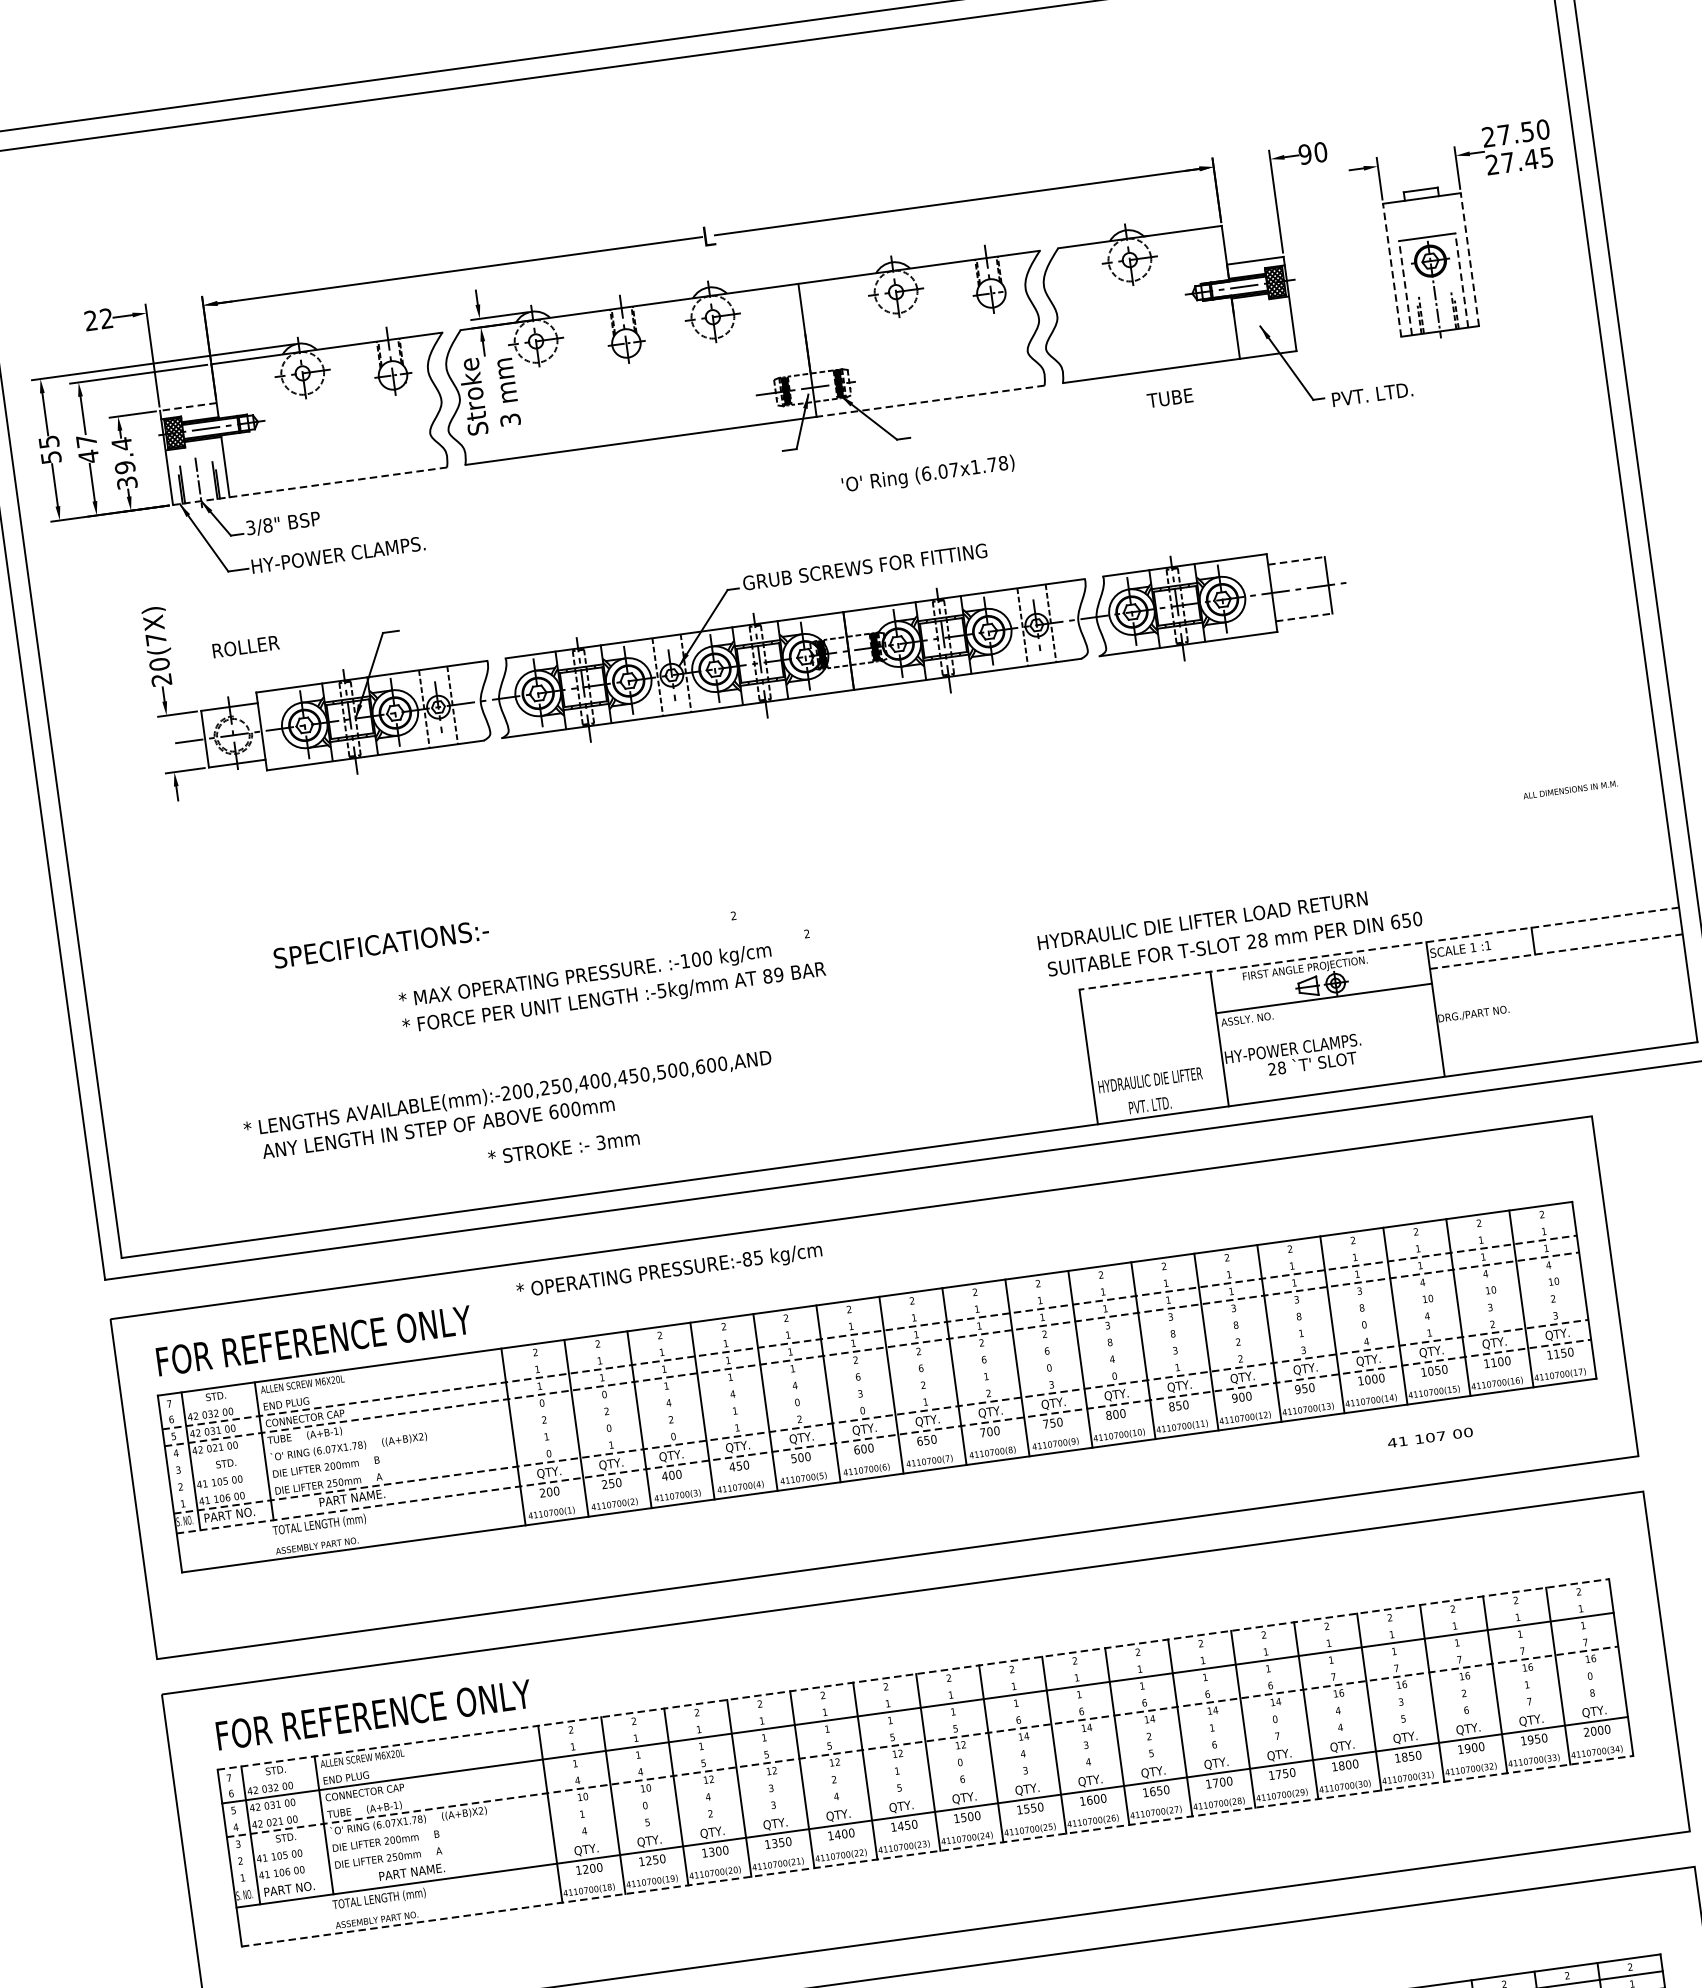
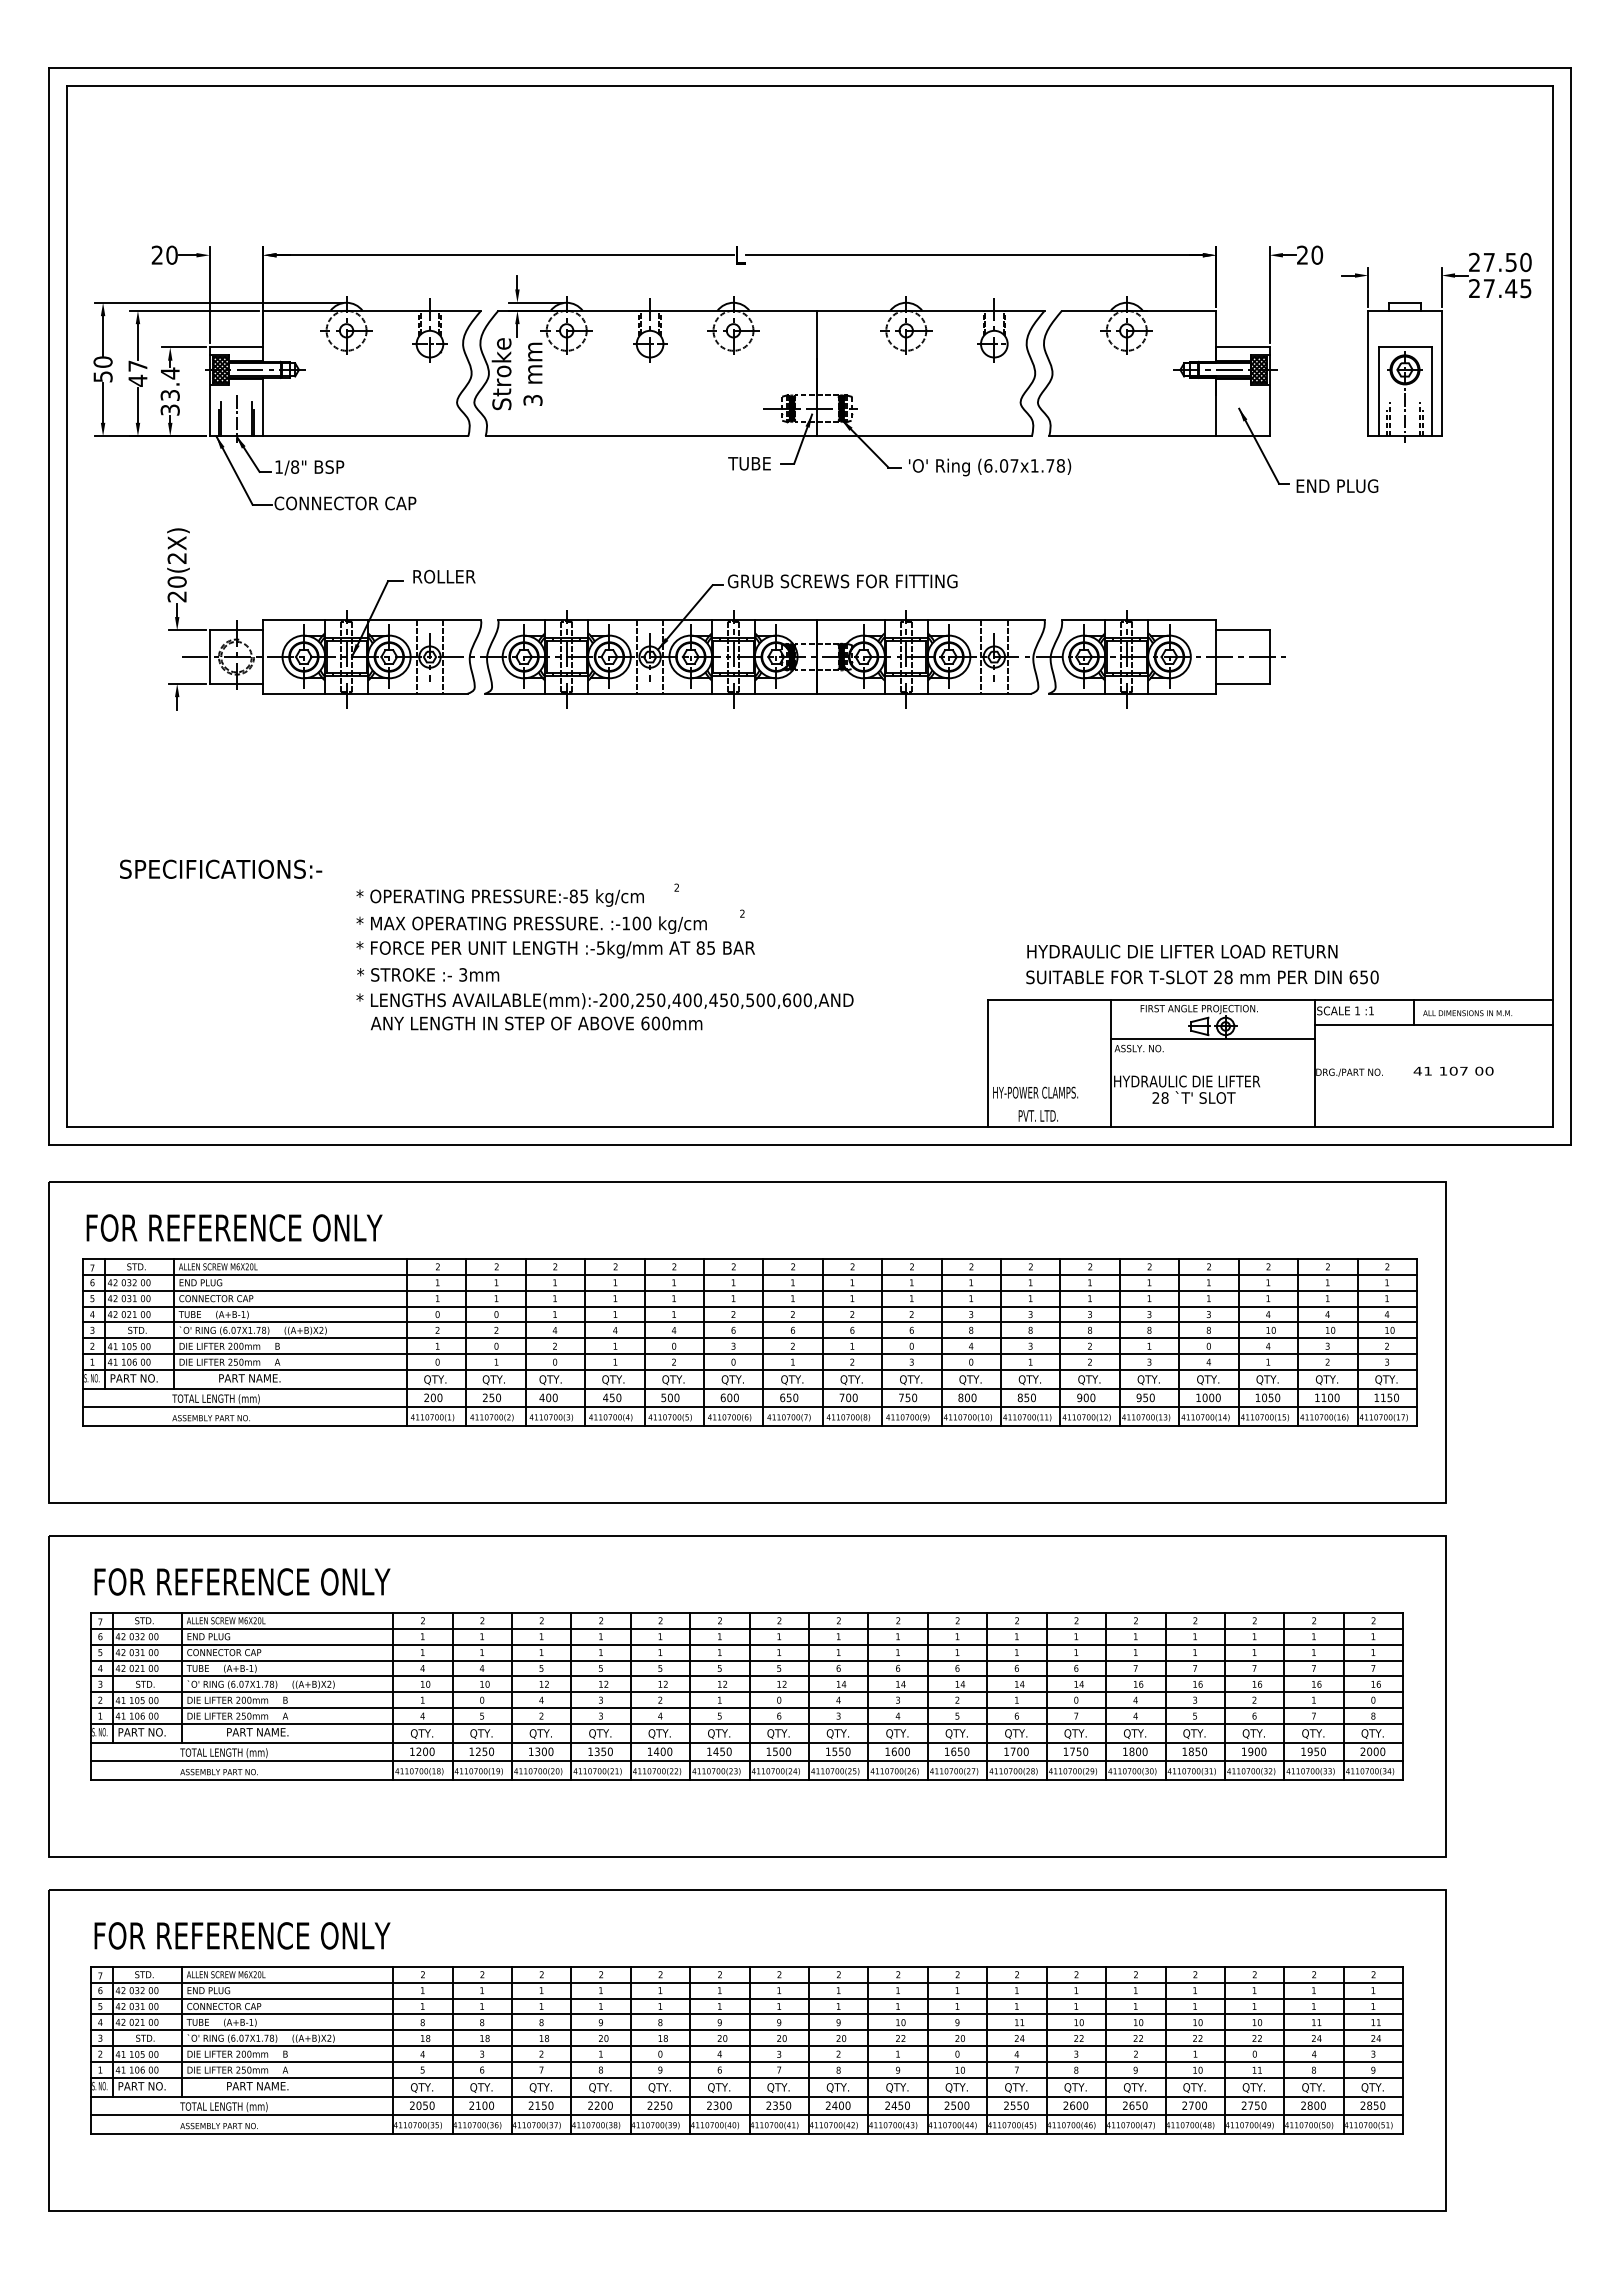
text: (1305, 153) -> (1302, 254), 90 -> 20
line: (1469, 259) -> (1441, 373), dashed -> solid
line: (1392, 270) -> (1368, 373), dashed -> solid
line: (1461, 280) -> (1431, 391), dashed -> solid
line: (1405, 287) -> (1378, 391), dashed -> solid
text: (105, 317) -> (171, 254), 22 -> 20
text: (1376, 393) -> (1338, 485), PVT. LTD. -> END PLUG
text: (1170, 397) -> (749, 463), moved
line: (930, 401) -> (924, 436), dashed -> solid
line: (188, 407) -> (236, 347), dashed -> solid
text: (48, 441) -> (102, 361), 55 -> 50
text: (124, 467) -> (169, 395), 39.4 -> 33.4
text: (928, 475) -> (990, 467), moved
line: (309, 486) -> (338, 436), dashed -> solid
text: (250, 527) -> (278, 466), 3/8" -> 1/8"
text: (338, 555) -> (356, 503), HY-POWER CLAMPS. -> CONNECTOR CAP
line: (1296, 561) -> (1242, 630), dashed -> solid
line: (1303, 617) -> (1242, 683), dashed -> solid
text: (155, 639) -> (176, 558), 20(7X) -> 20(2X)
text: (246, 646) -> (444, 576), moved
text: (1570, 790) -> (1467, 1013), moved
text: (1202, 920) -> (1182, 951), moved
text: (381, 943) -> (221, 868), moved
text: (1235, 944) -> (1202, 977), moved
line: (1379, 948) -> (1270, 999), dashed -> solid
line: (1555, 952) -> (1433, 1025), dashed -> solid
text: (779, 974) -> (711, 947), 89 -> 85
text: (1311, 1045) -> (1195, 1081), HY-POWER CLAMPS. -> HYDRAULIC DIE LIFTER
text: (1156, 1079) -> (1047, 1092), HYDRAULIC DIE LIFTER -> HY-POWER CLAMPS.
text: (508, 1105) -> (604, 1011), moved
text: (564, 1147) -> (428, 974), moved
text: (668, 1271) -> (499, 897), moved
line: (866, 1315) -> (749, 1274), added
line: (870, 1332) -> (750, 1290), dashed -> solid
line: (872, 1349) -> (750, 1306), dashed -> solid
line: (873, 1366) -> (749, 1322), added
line: (876, 1383) -> (749, 1338), added
line: (878, 1400) -> (749, 1354), added
line: (881, 1417) -> (750, 1370), dashed -> solid
line: (884, 1436) -> (750, 1388), dashed -> solid
text: (1430, 1436) -> (1453, 1070), moved
line: (886, 1456) -> (749, 1407), added
line: (913, 1674) -> (747, 1612), dashed -> solid
line: (915, 1691) -> (746, 1628), added
line: (919, 1725) -> (746, 1660), added
line: (923, 1741) -> (747, 1676), dashed -> solid
line: (924, 1758) -> (746, 1692), added
line: (926, 1775) -> (746, 1708), added
line: (929, 1792) -> (746, 1724), added
line: (934, 1832) -> (746, 1761), added
line: (938, 1851) -> (747, 1779), dashed -> solid

